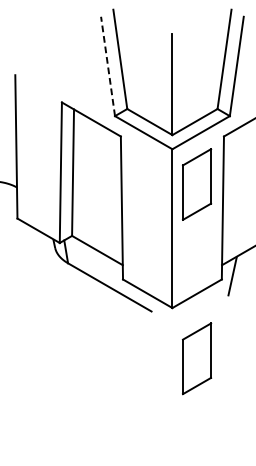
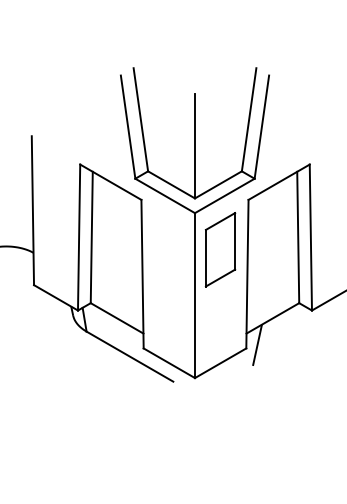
line: (108, 65) -> (128, 126), dashed -> solid
part: (196, 358) -> (220, 430), removed

